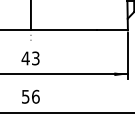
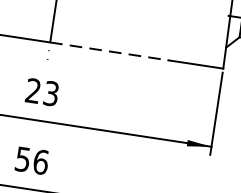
line: (64, 30) -> (110, 51), solid -> dashed
text: (25, 58) -> (32, 90), 43 -> 23

